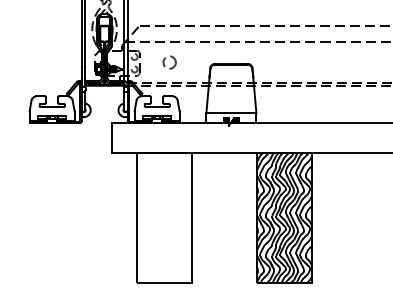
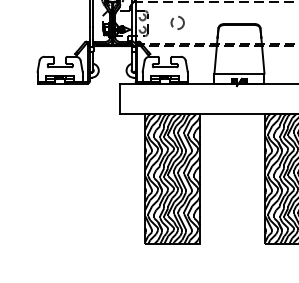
hatch: (164, 218) -> (172, 178), added

